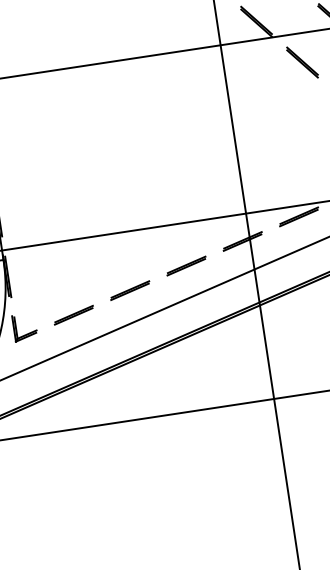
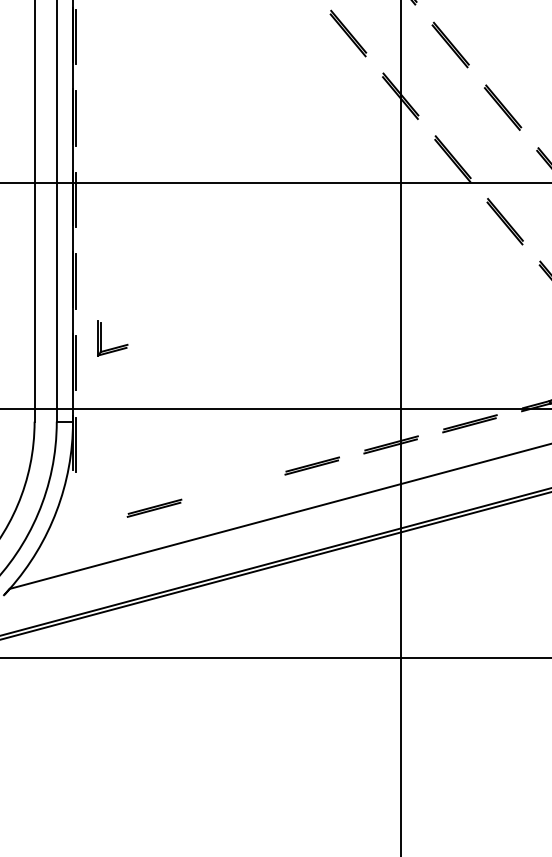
part: (130, 290) -> (233, 486), removed
part: (28, 332) -> (116, 346), moved

